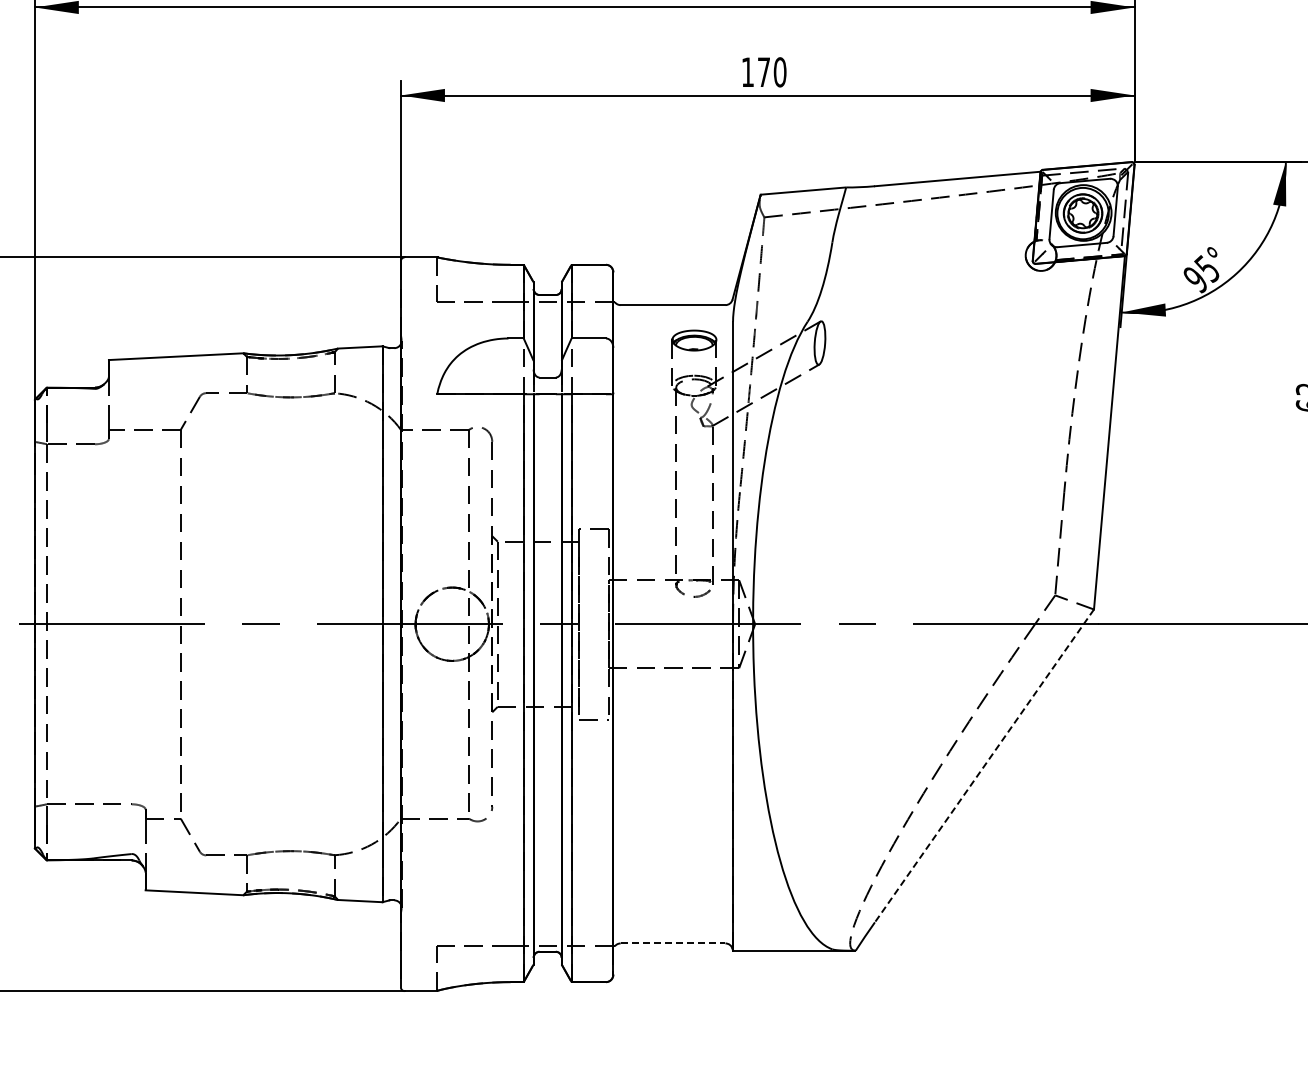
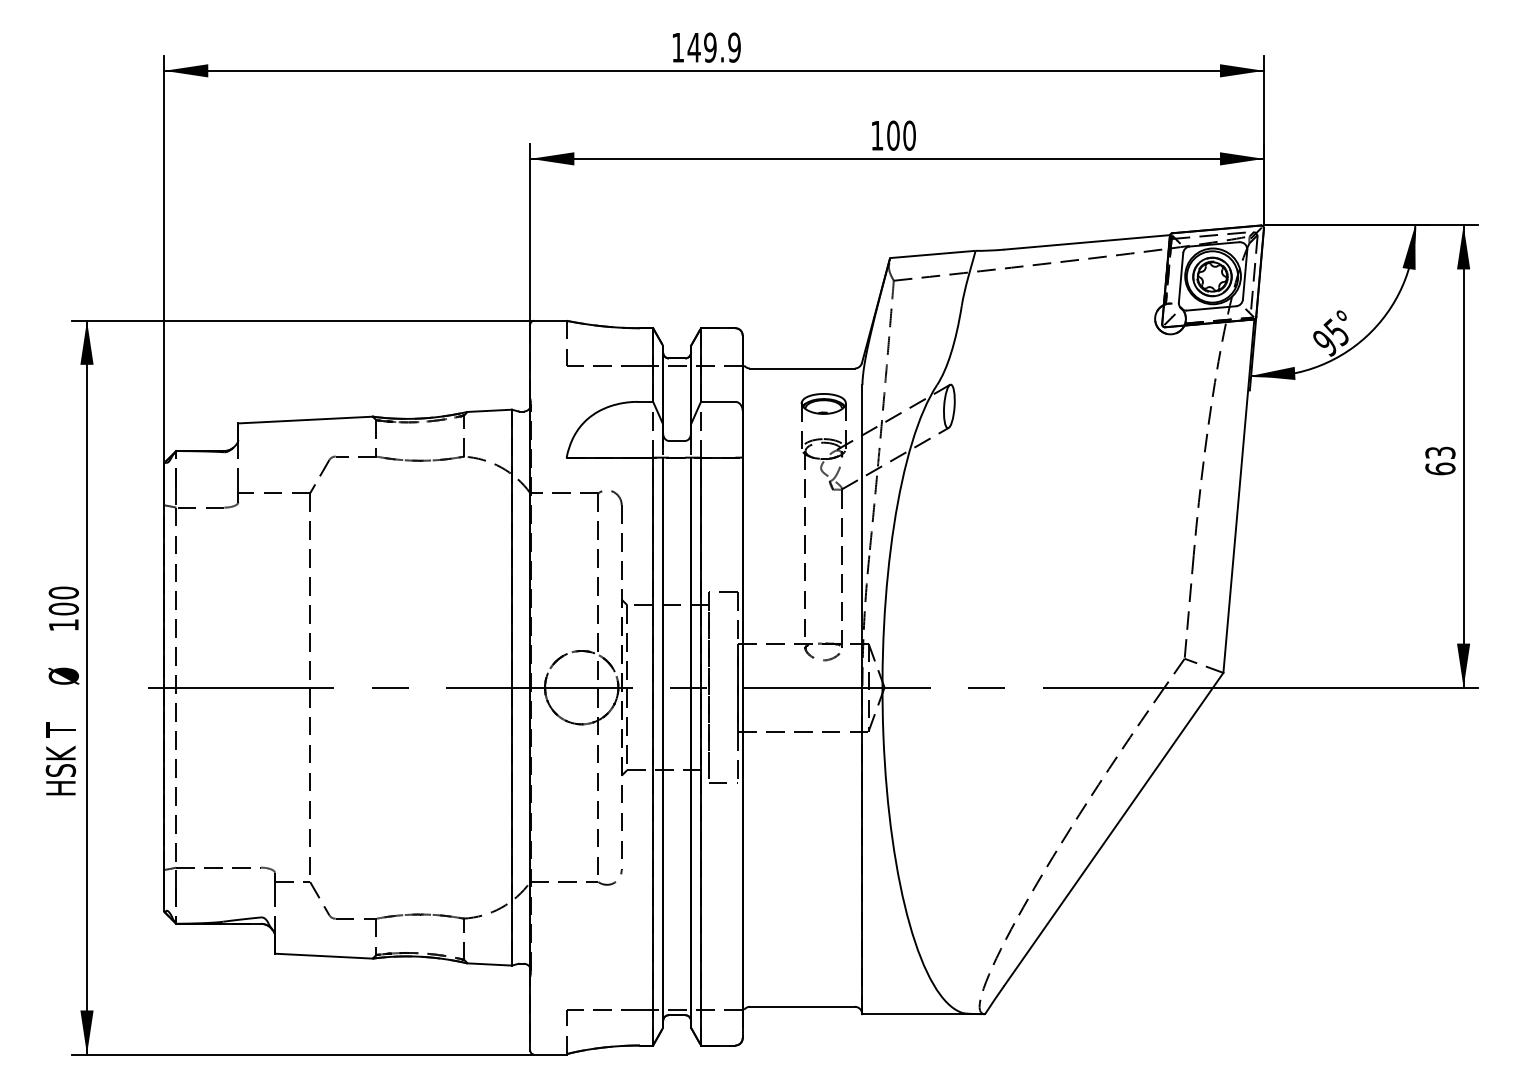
text: (764, 72) -> (893, 135), 170 -> 100
line: (984, 766) -> (1113, 829), dashed -> solid
line: (673, 943) -> (802, 1006), dashed -> solid

